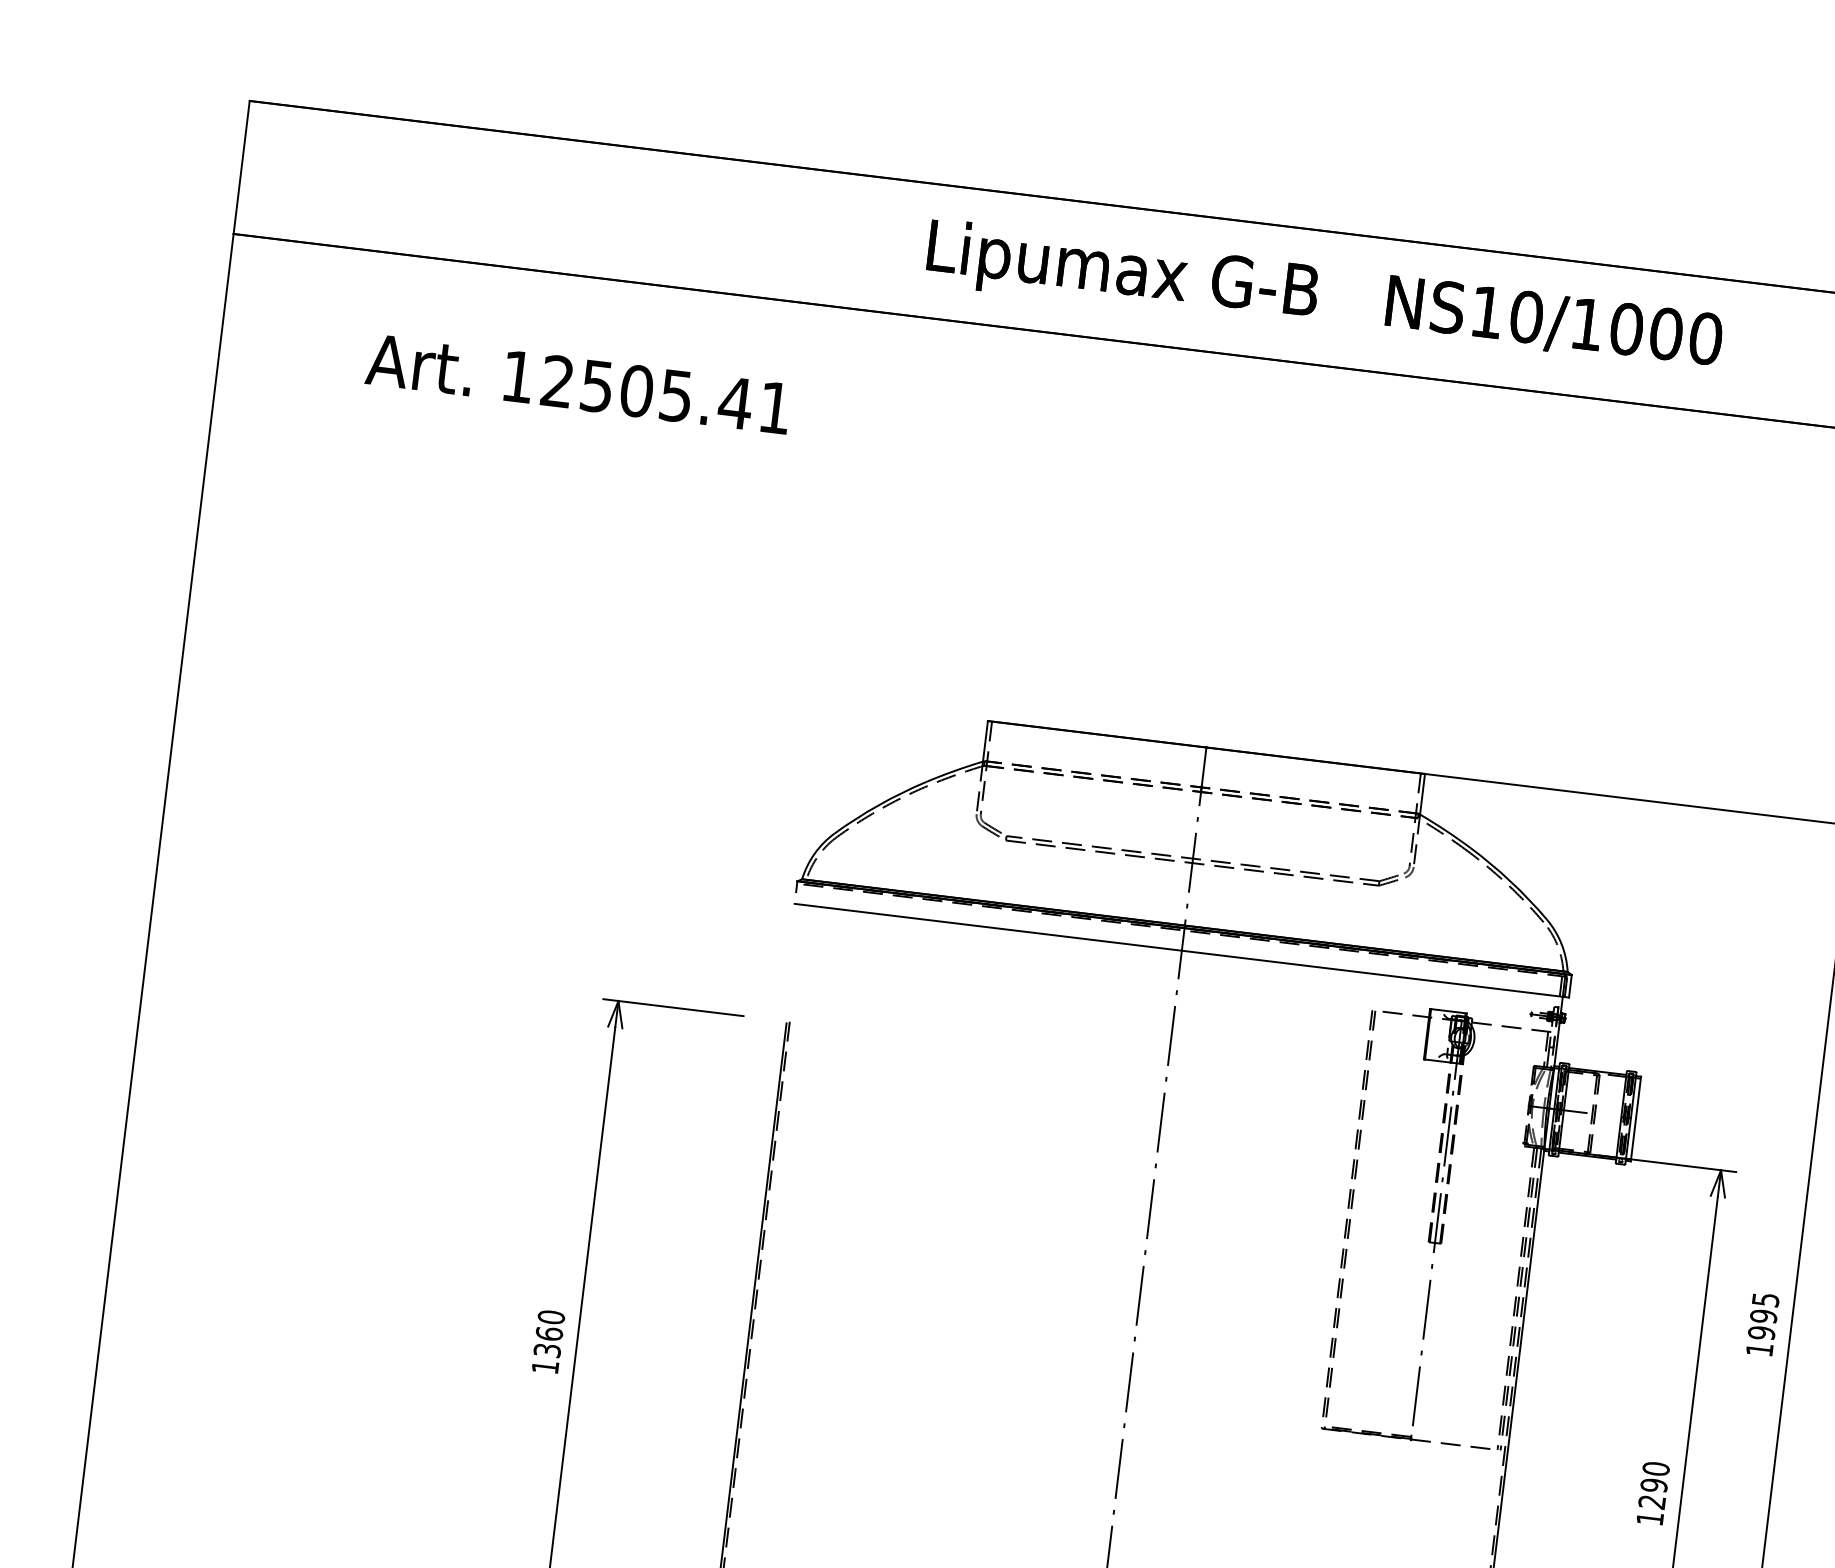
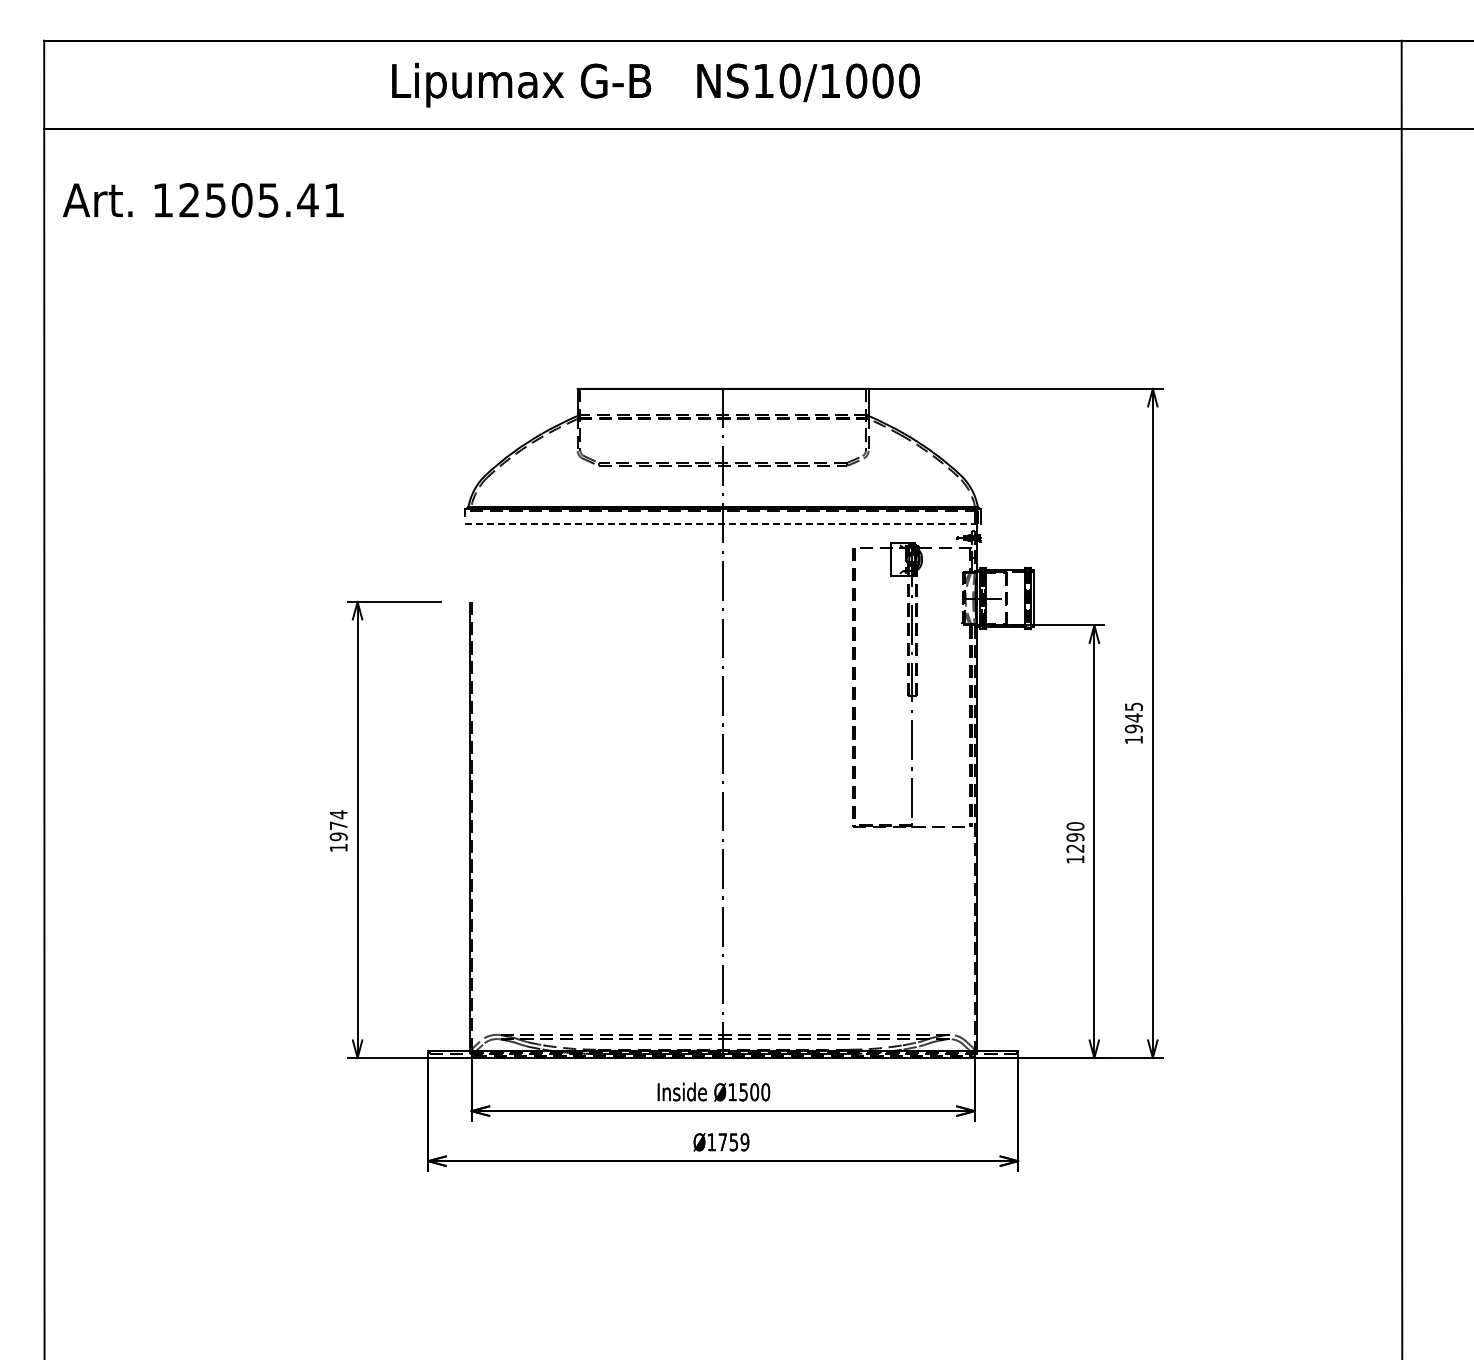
text: (1323, 297) -> (655, 84), moved
text: (577, 384) -> (202, 200), moved
line: (1182, 951) -> (723, 524), solid -> dashed
text: (1763, 1315) -> (1133, 717), 1995 -> 1945
text: (549, 1333) -> (338, 825), 1360 -> 1974

